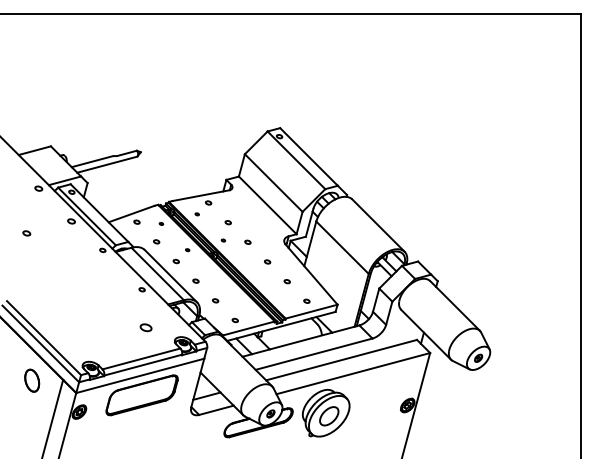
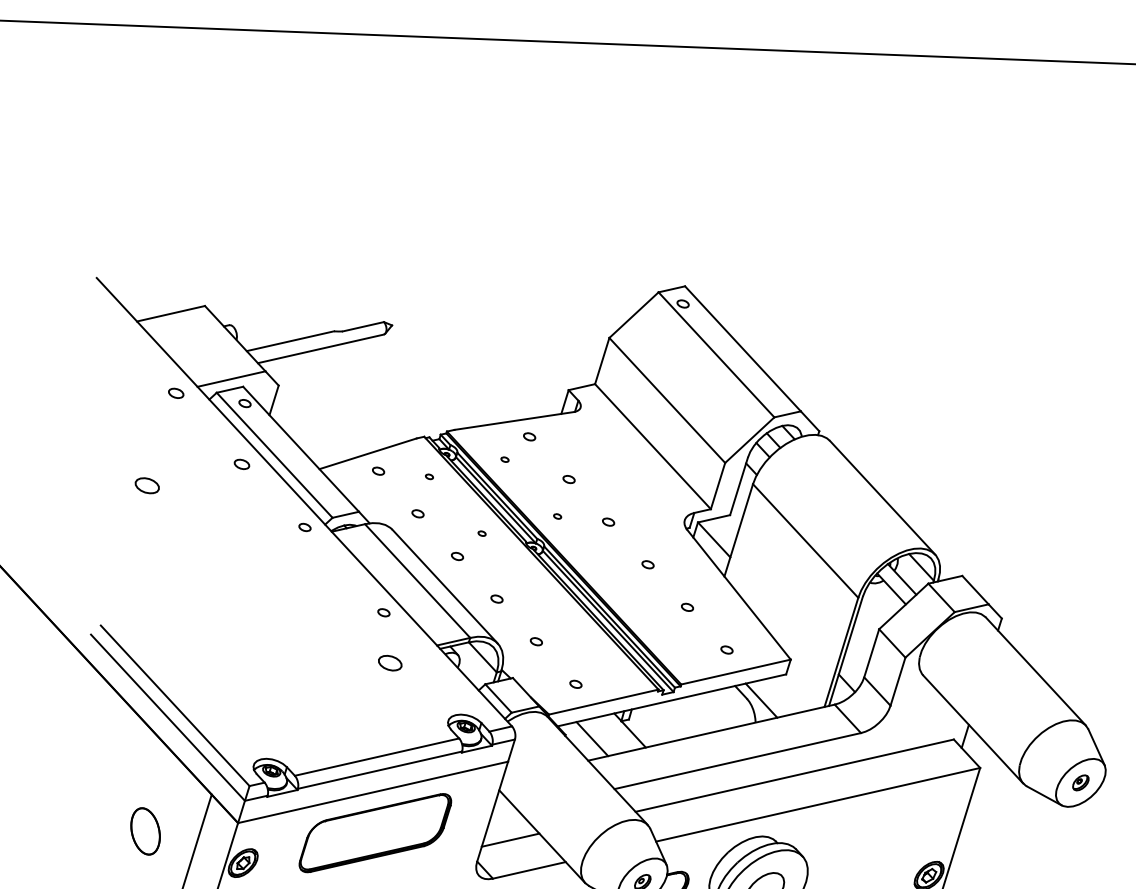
part: (26, 233) -> (146, 485), size x1.6
part: (145, 327) -> (389, 662), moved
part: (32, 380) -> (146, 830), moved

